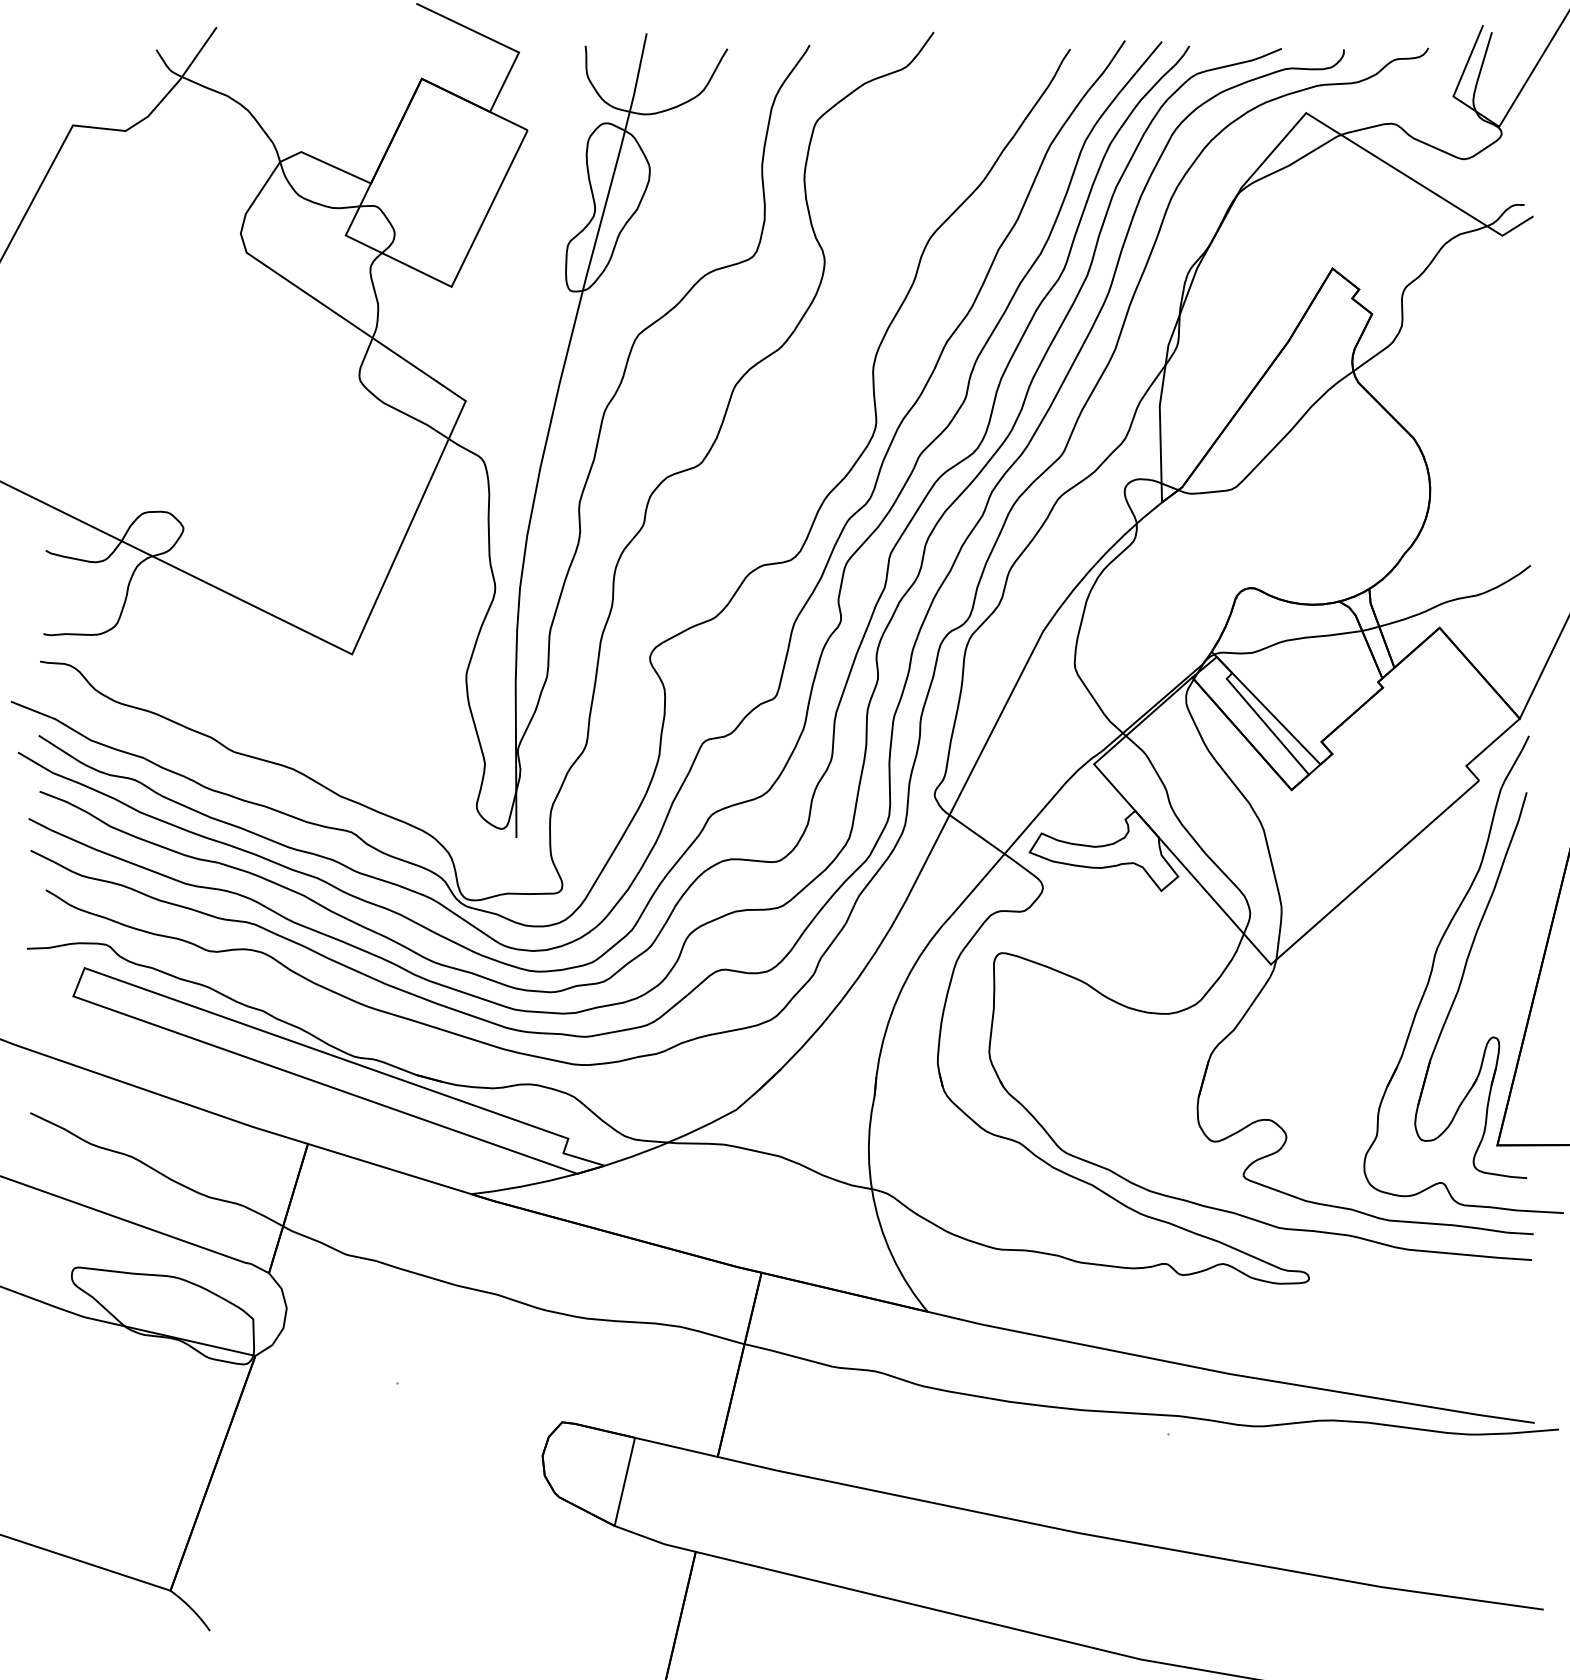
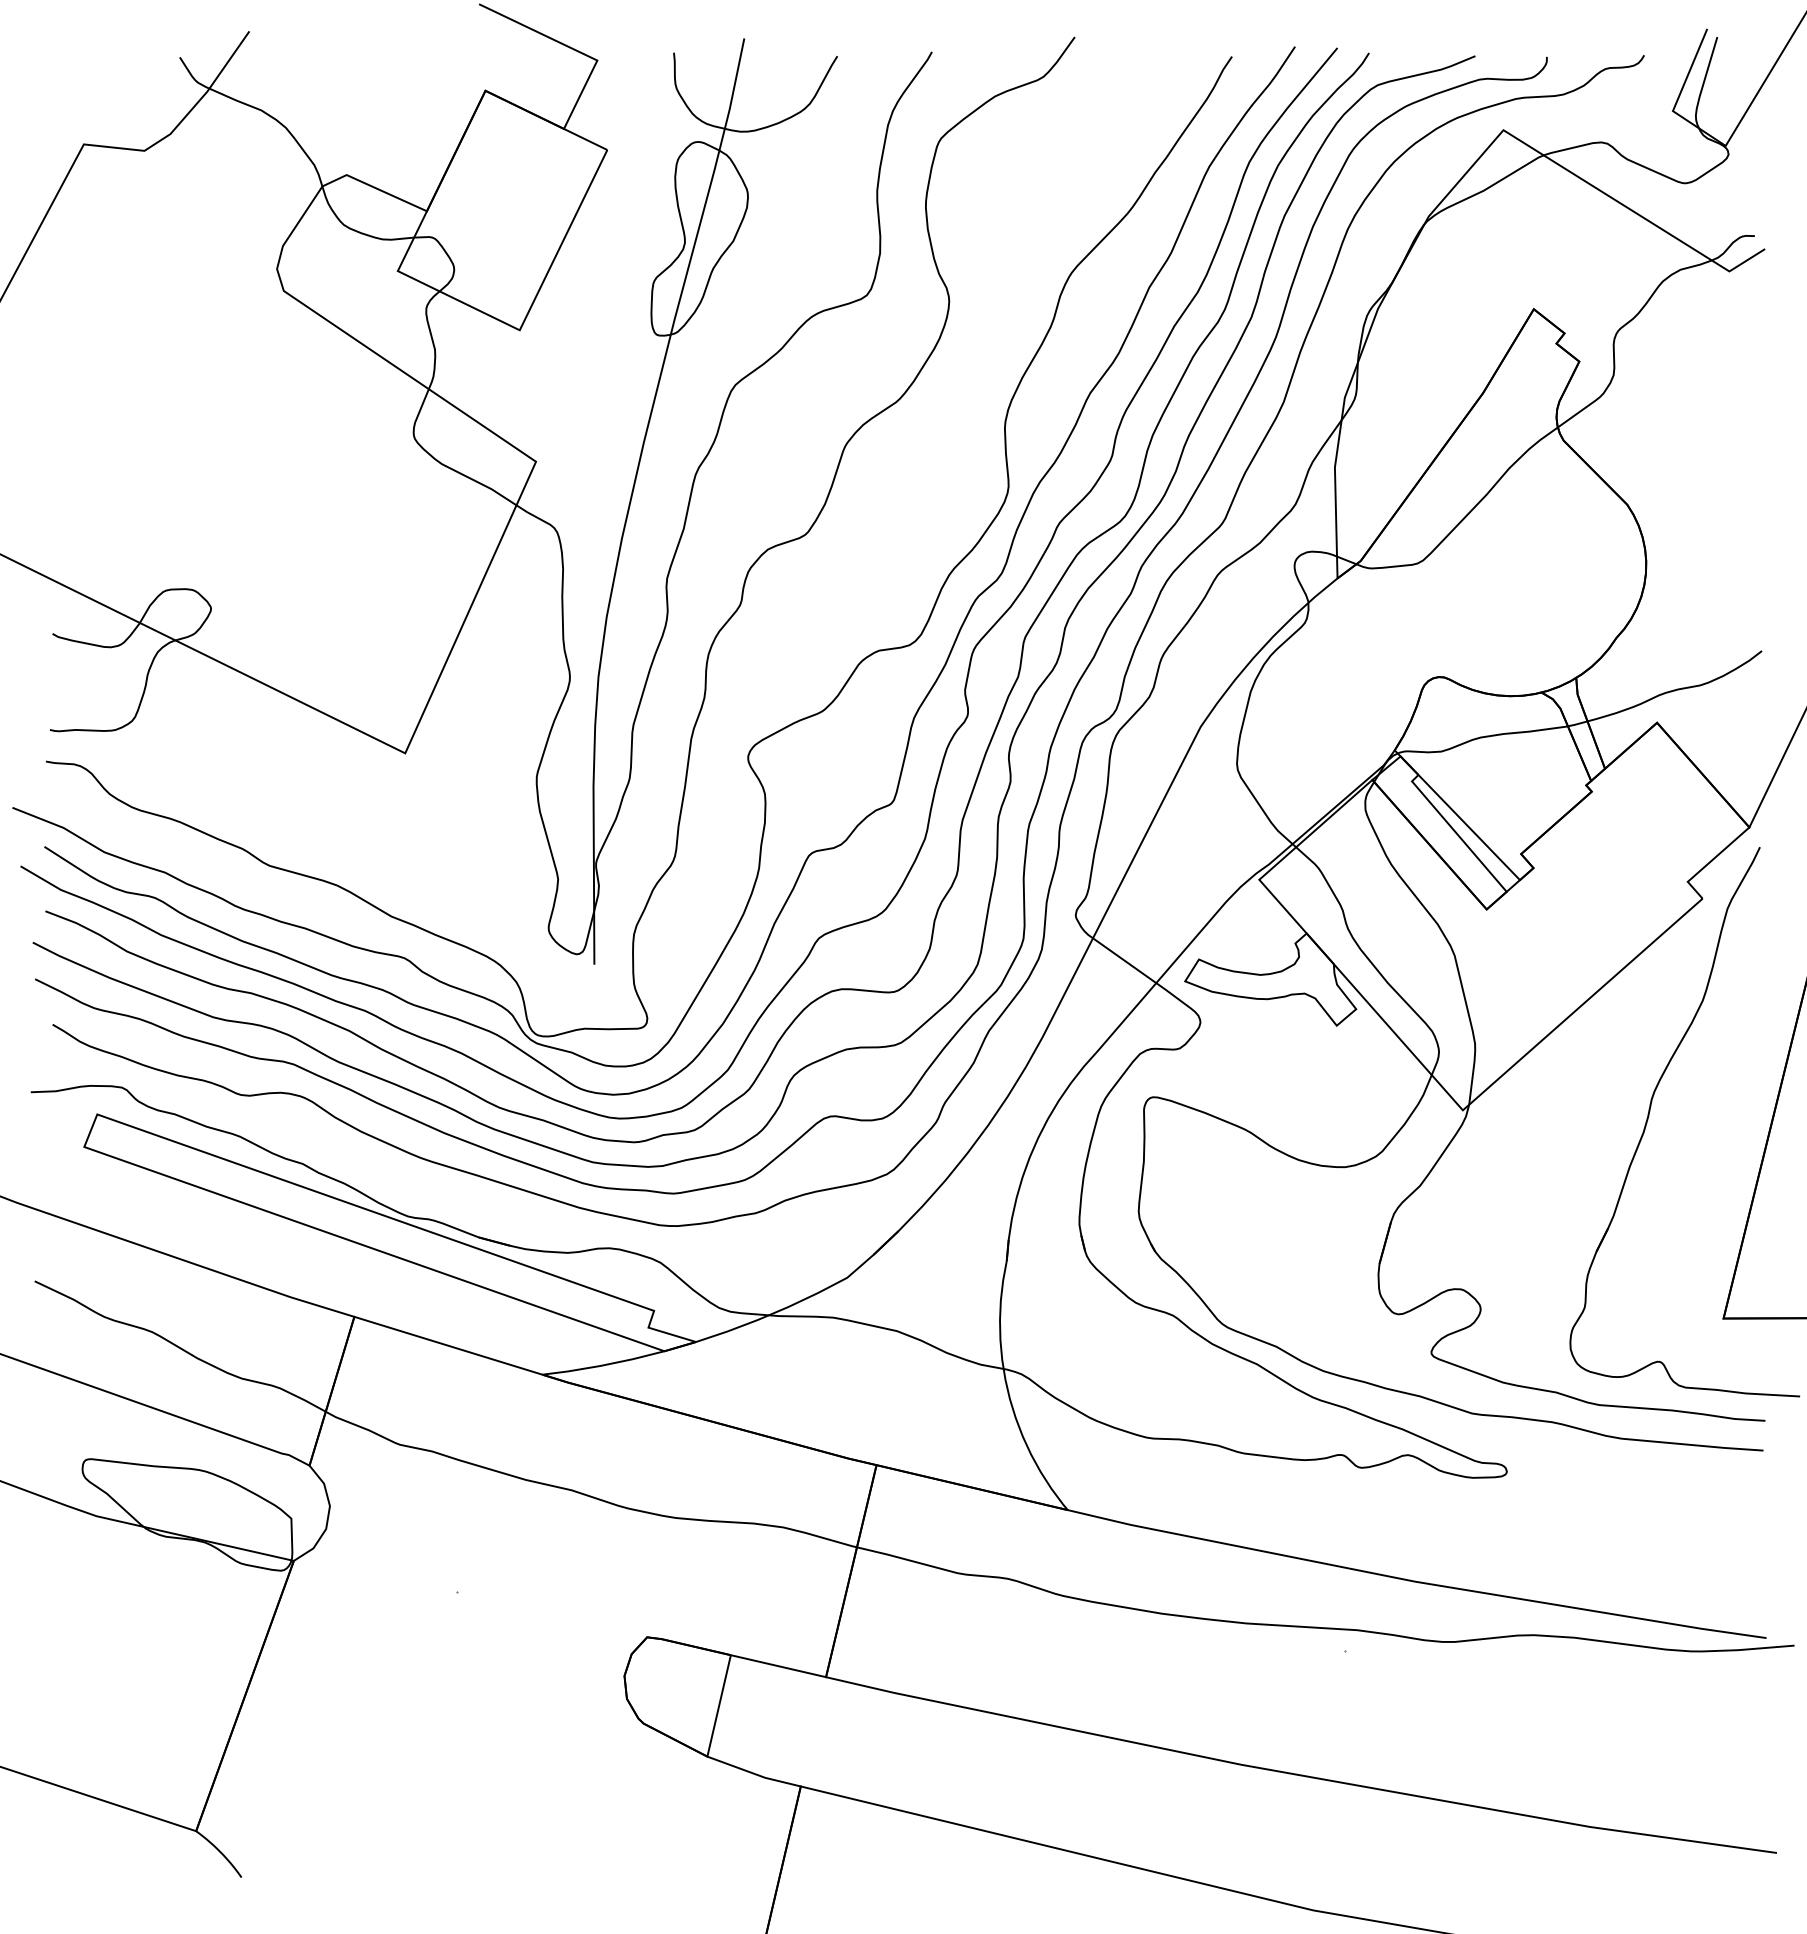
part: (1461, 982) -> (1682, 1131), removed

